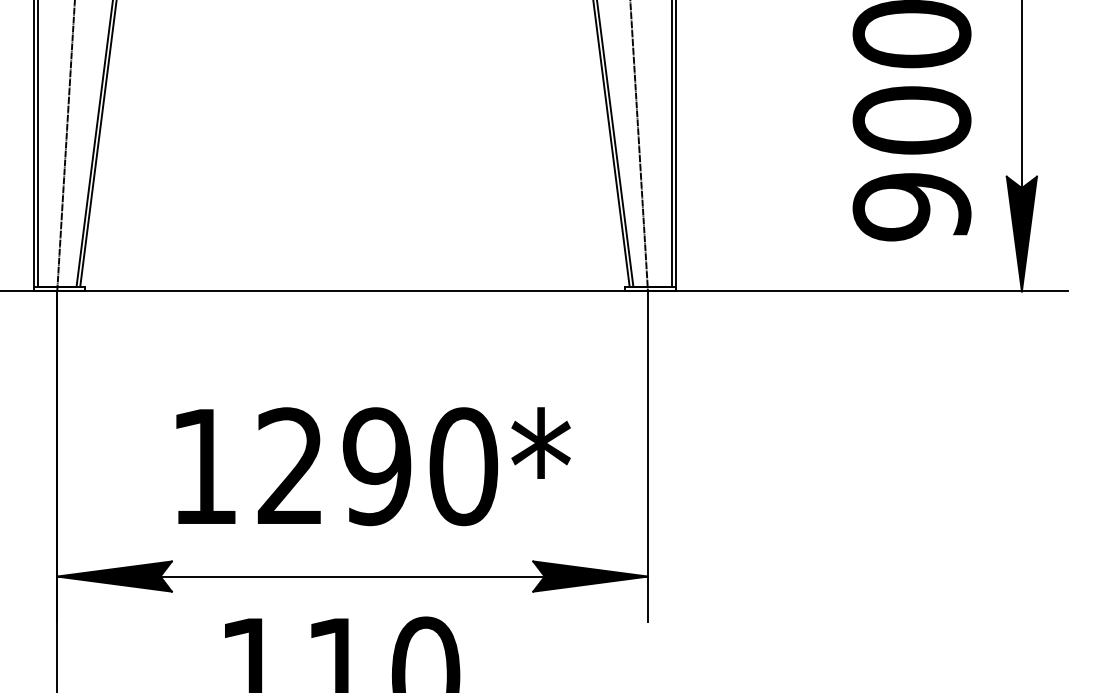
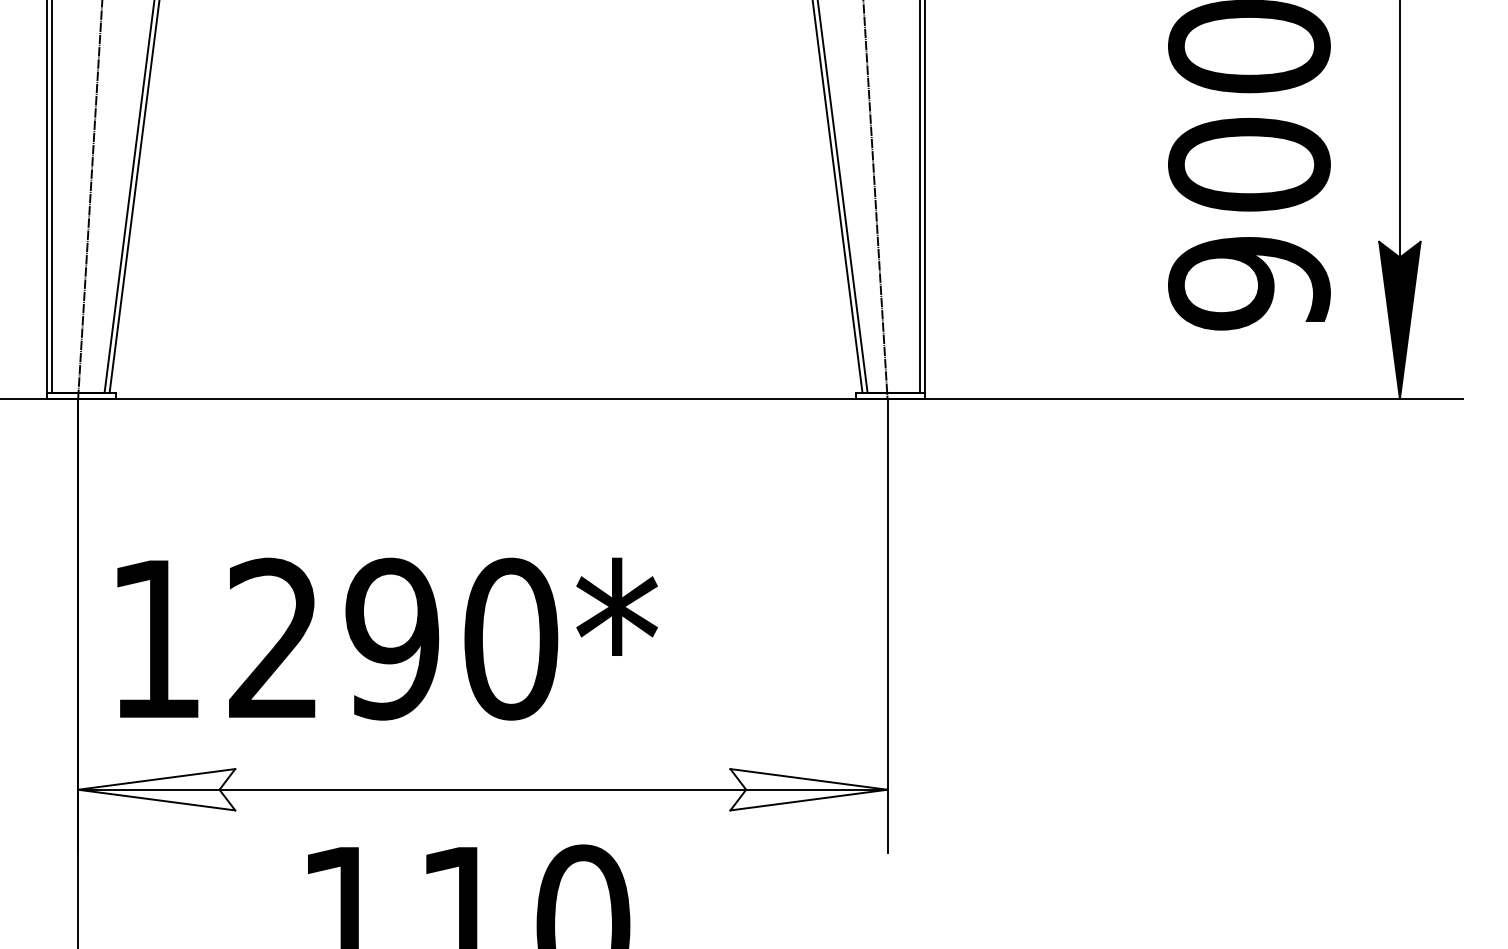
text: (373, 466) -> (387, 638), moved
fill: (114, 576) -> (156, 789), removed
fill: (590, 576) -> (808, 789), removed

